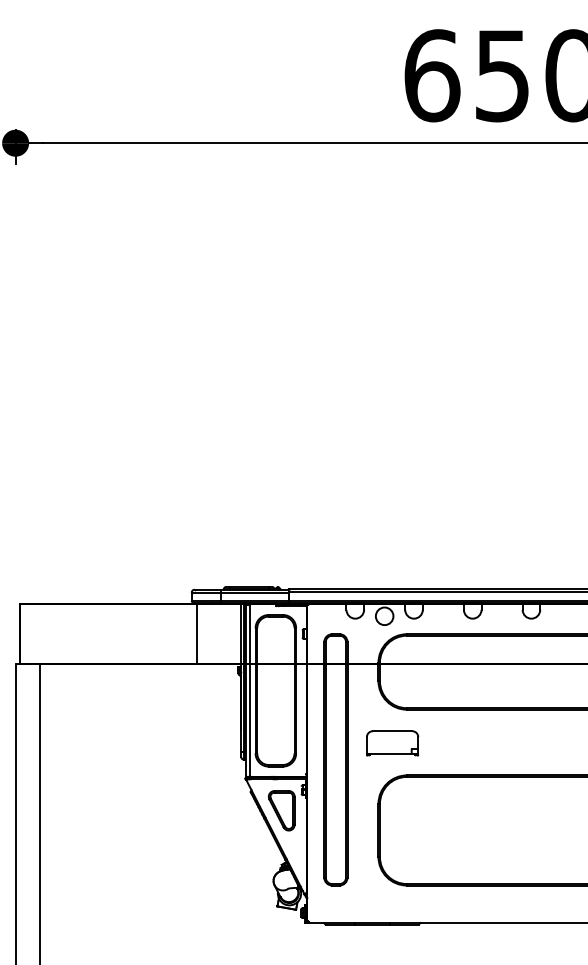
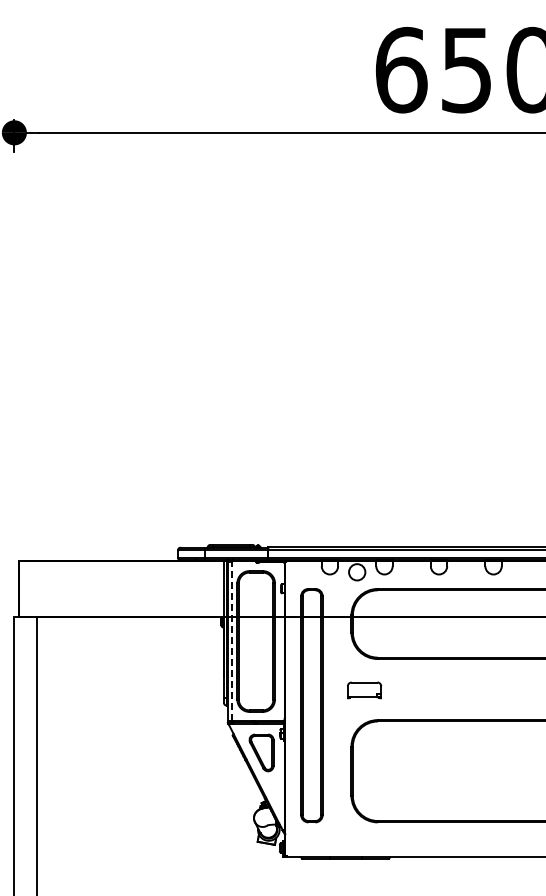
line: (196, 633) -> (182, 588), removed
line: (250, 690) -> (232, 641), solid -> dashed
part: (392, 743) -> (364, 690), size x0.7

